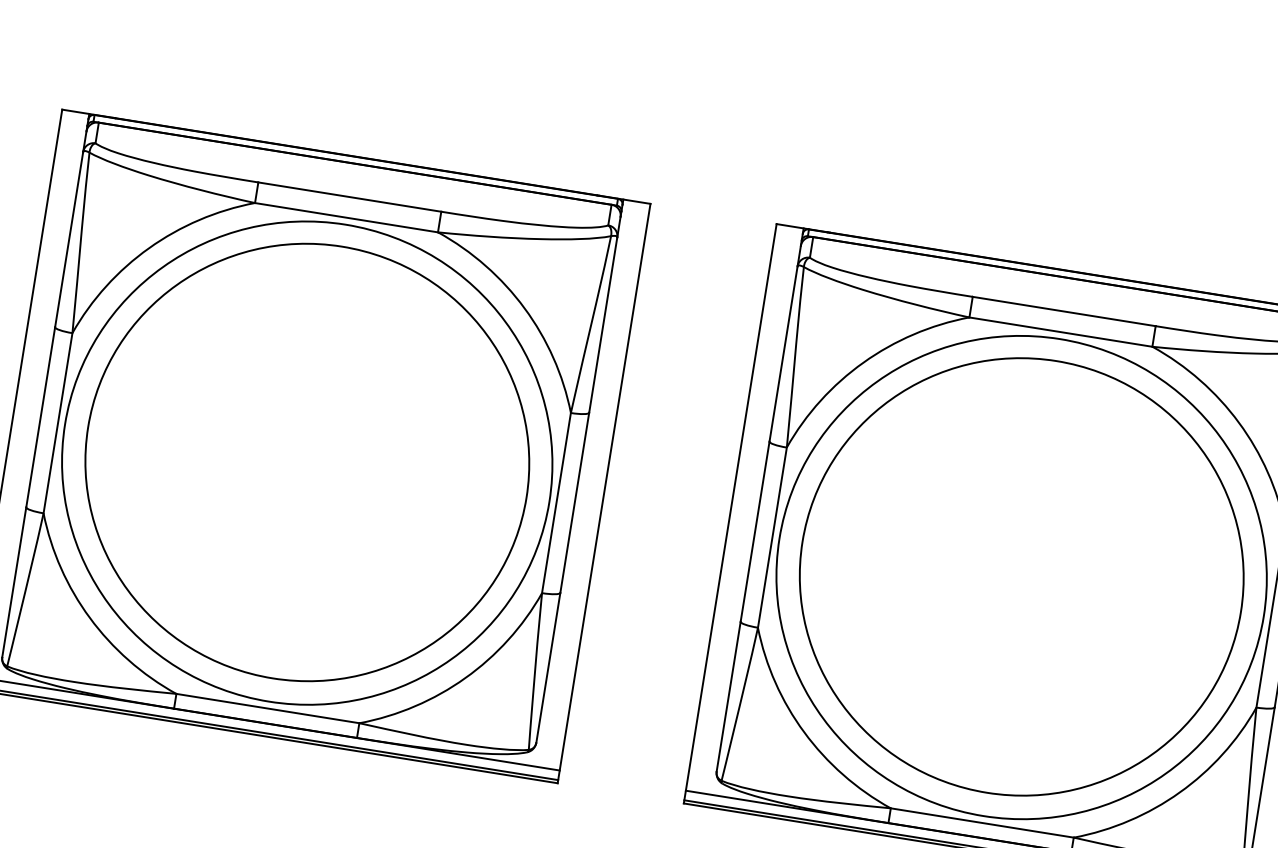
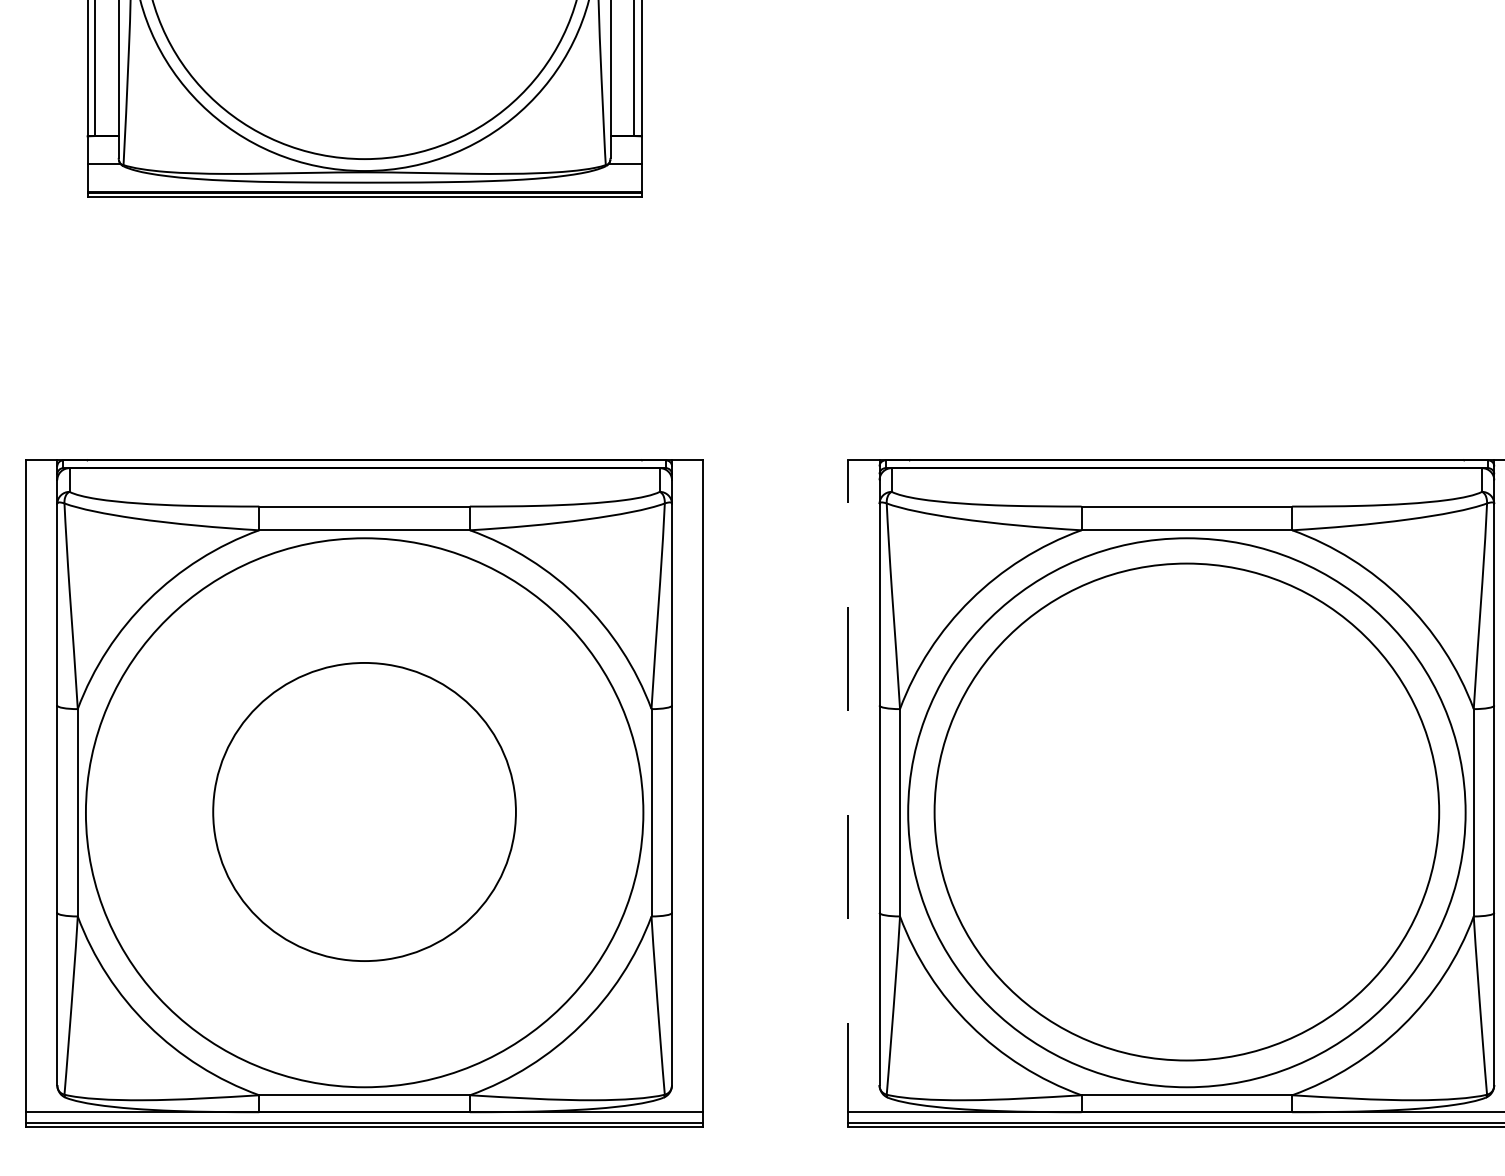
part: (307, 462) -> (364, 811), size x0.6
line: (730, 513) -> (848, 793), solid -> dashed

